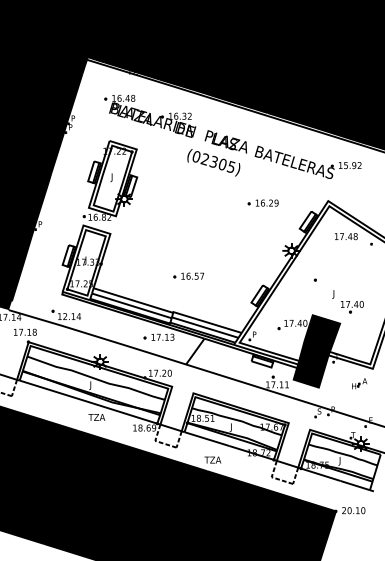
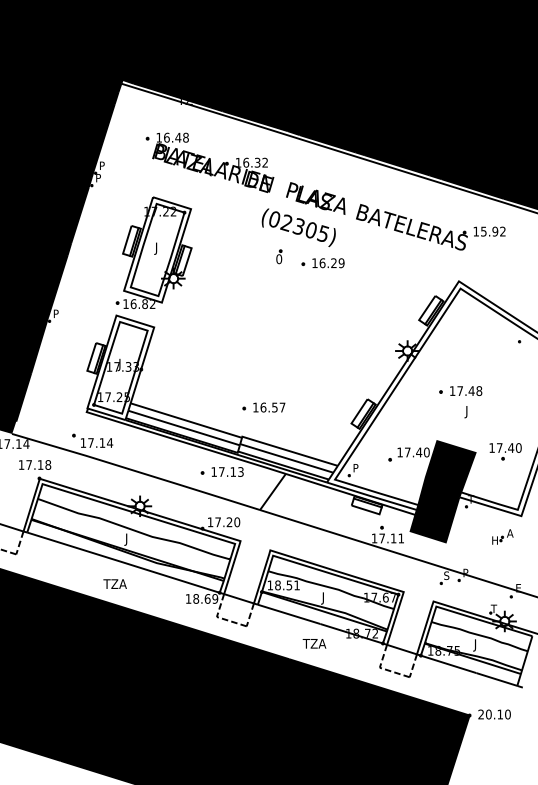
part: (200, 183) -> (279, 256), added
part: (262, 203) -> (322, 263), moved
text: (346, 236) -> (466, 390), moved
part: (188, 276) -> (263, 407), moved
part: (352, 306) -> (505, 451), moved
text: (64, 316) -> (90, 442), 12.14 -> 17.14
text: (96, 417) -> (114, 583), moved
text: (212, 459) -> (314, 643), moved

